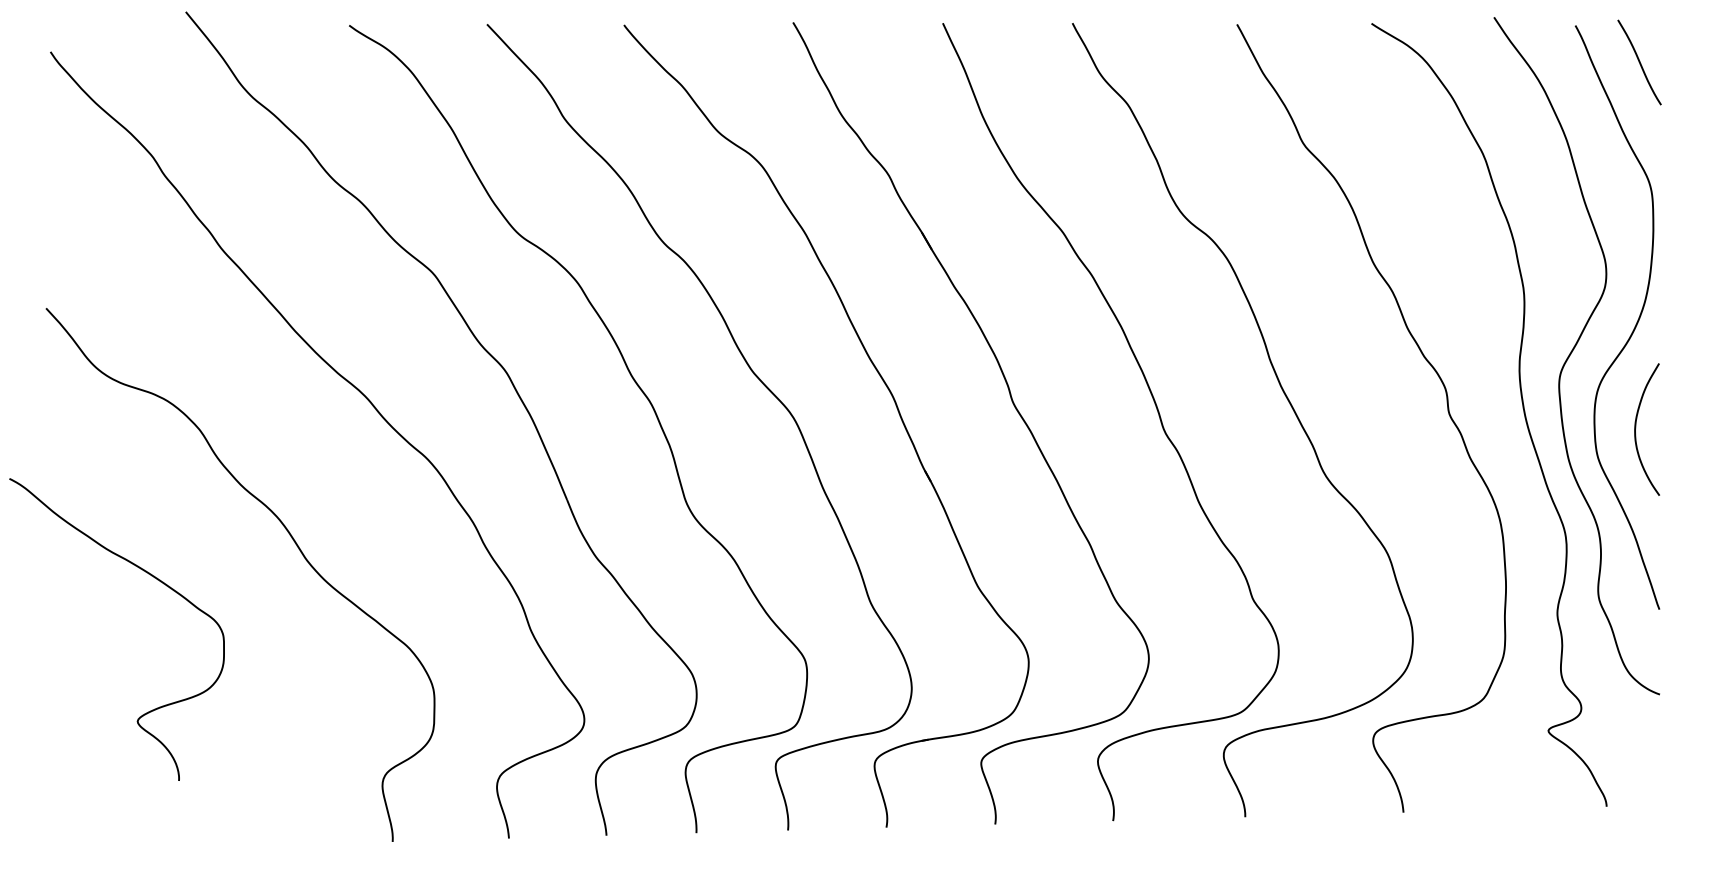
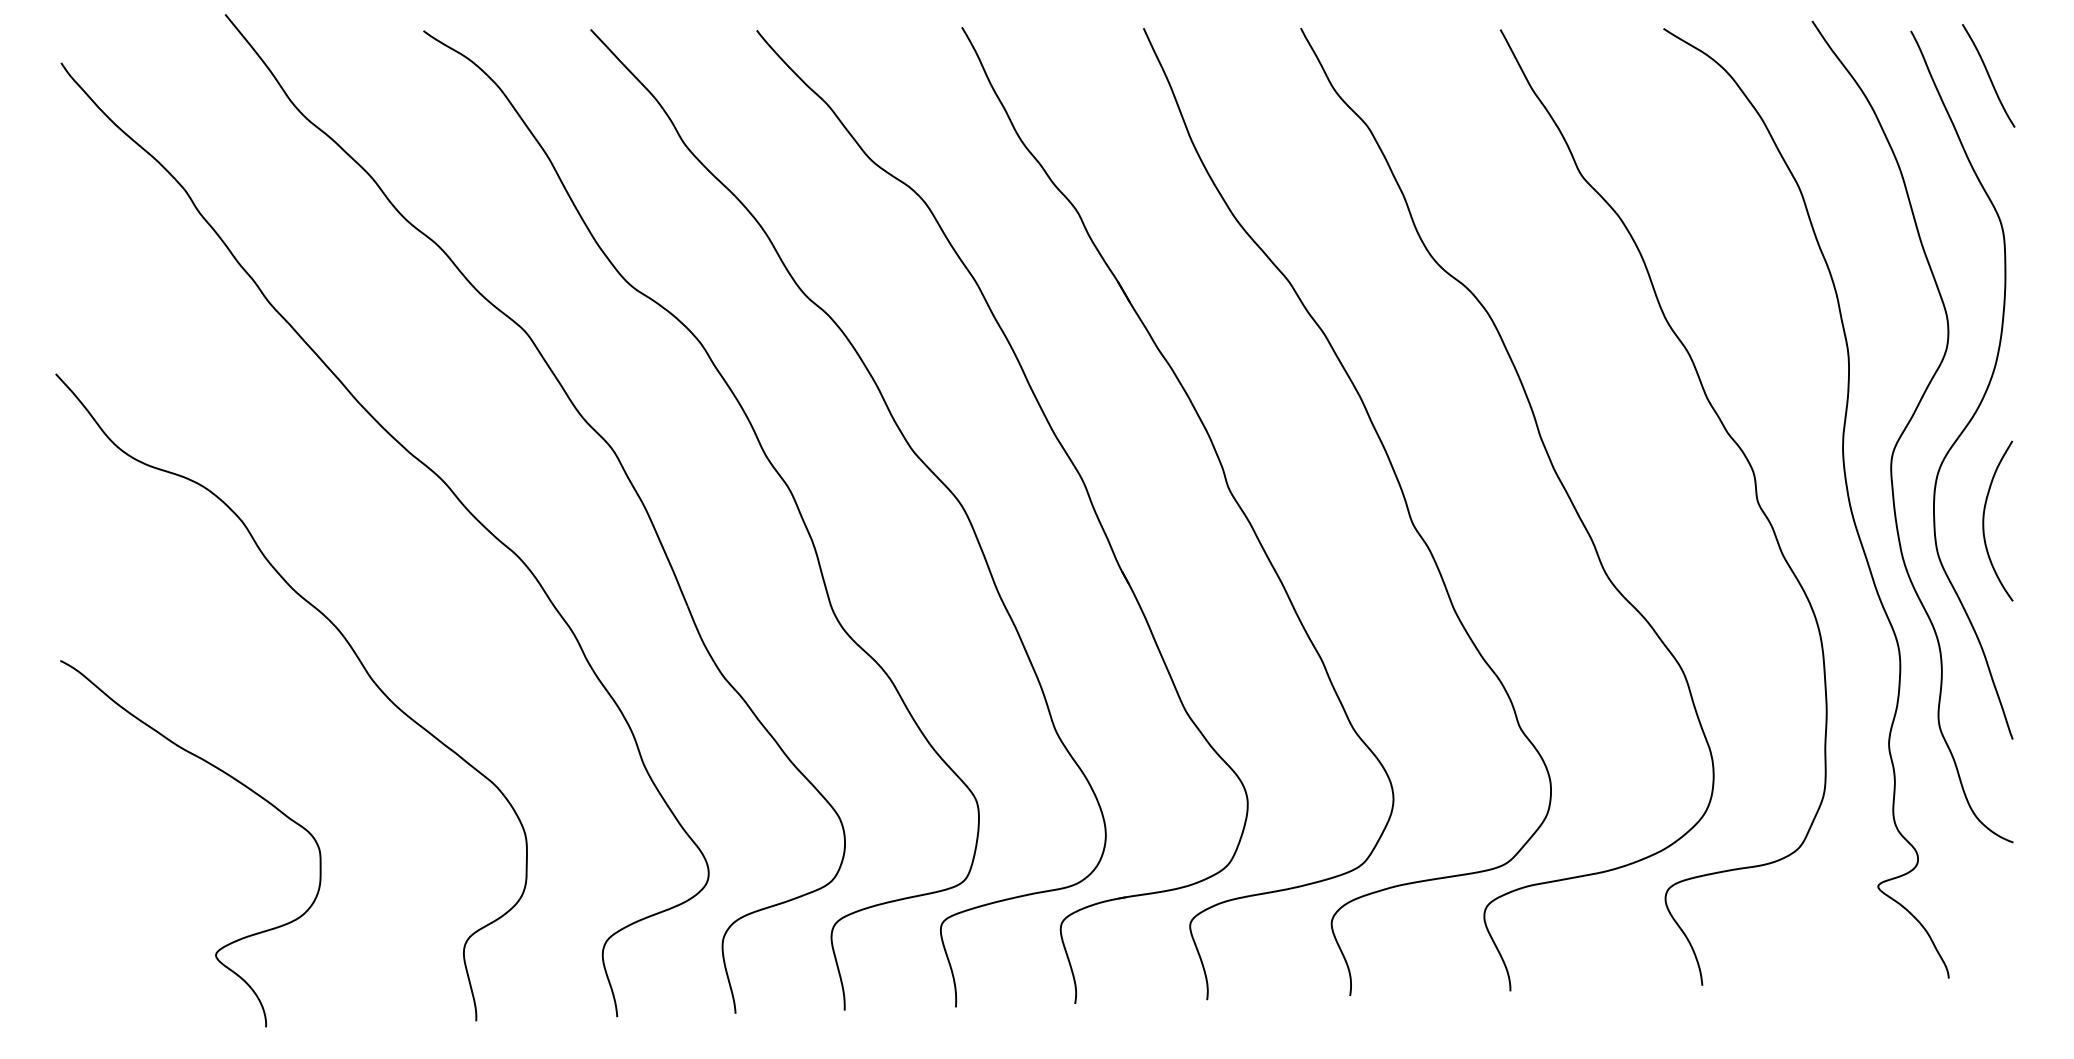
curve: (152, 576) -> (233, 779), moved

